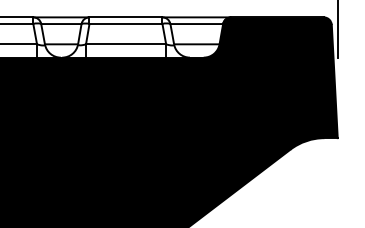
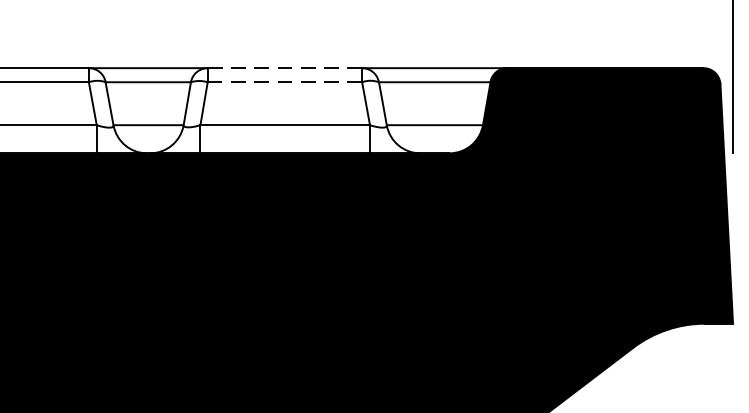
line: (126, 17) -> (286, 68), solid -> dashed
line: (125, 24) -> (283, 83), solid -> dashed

